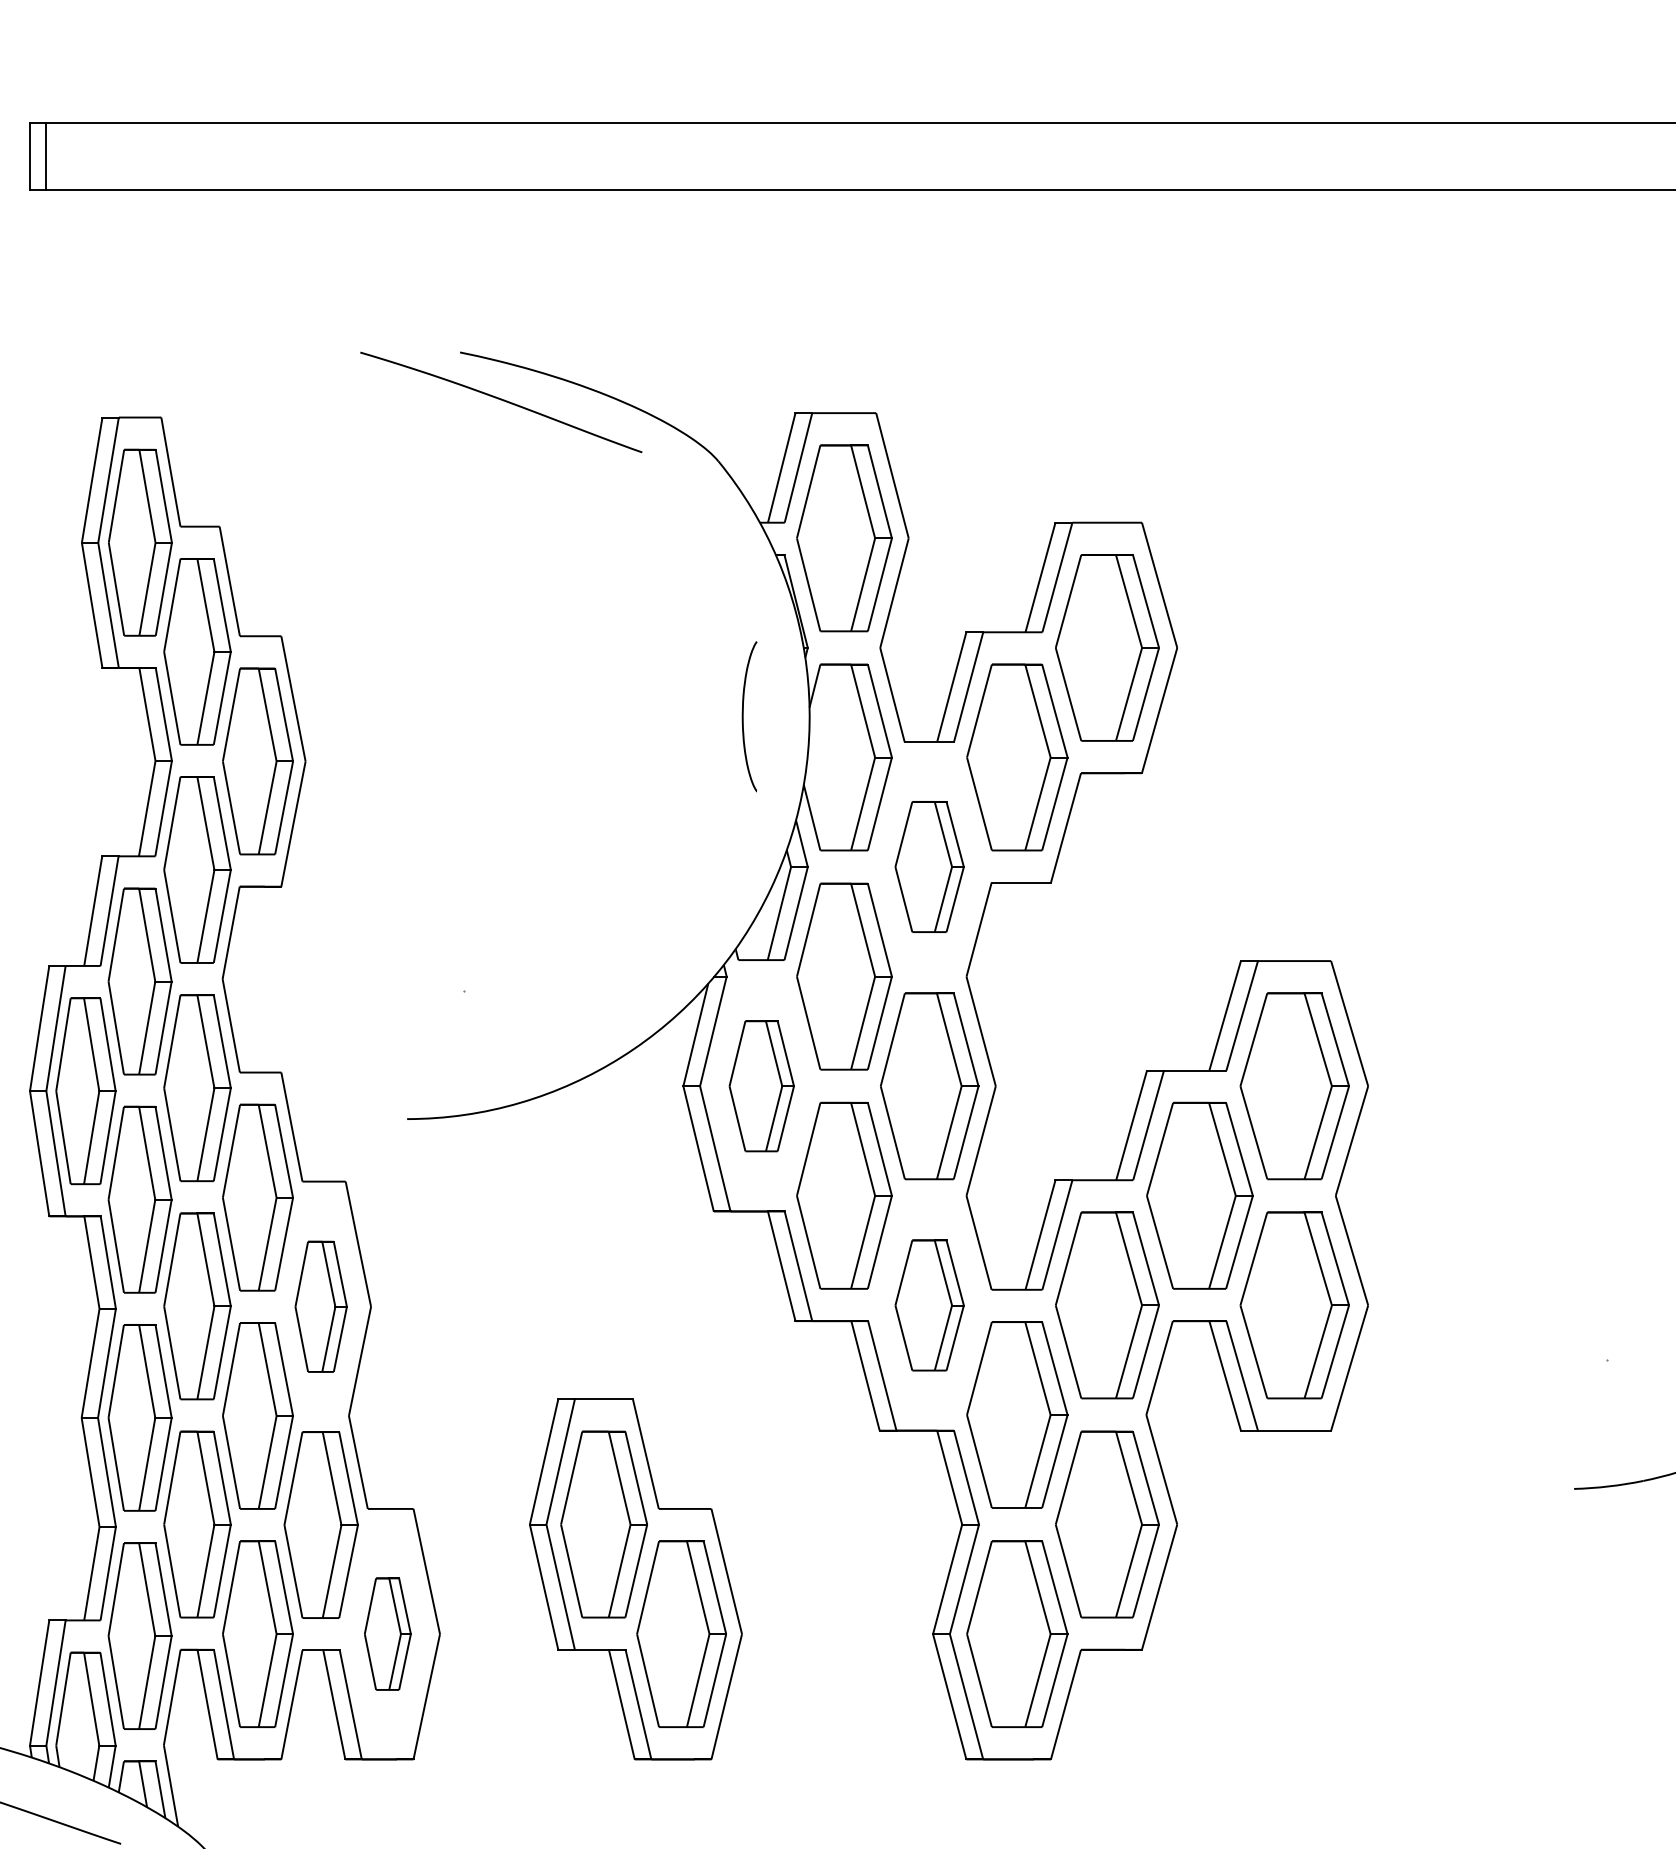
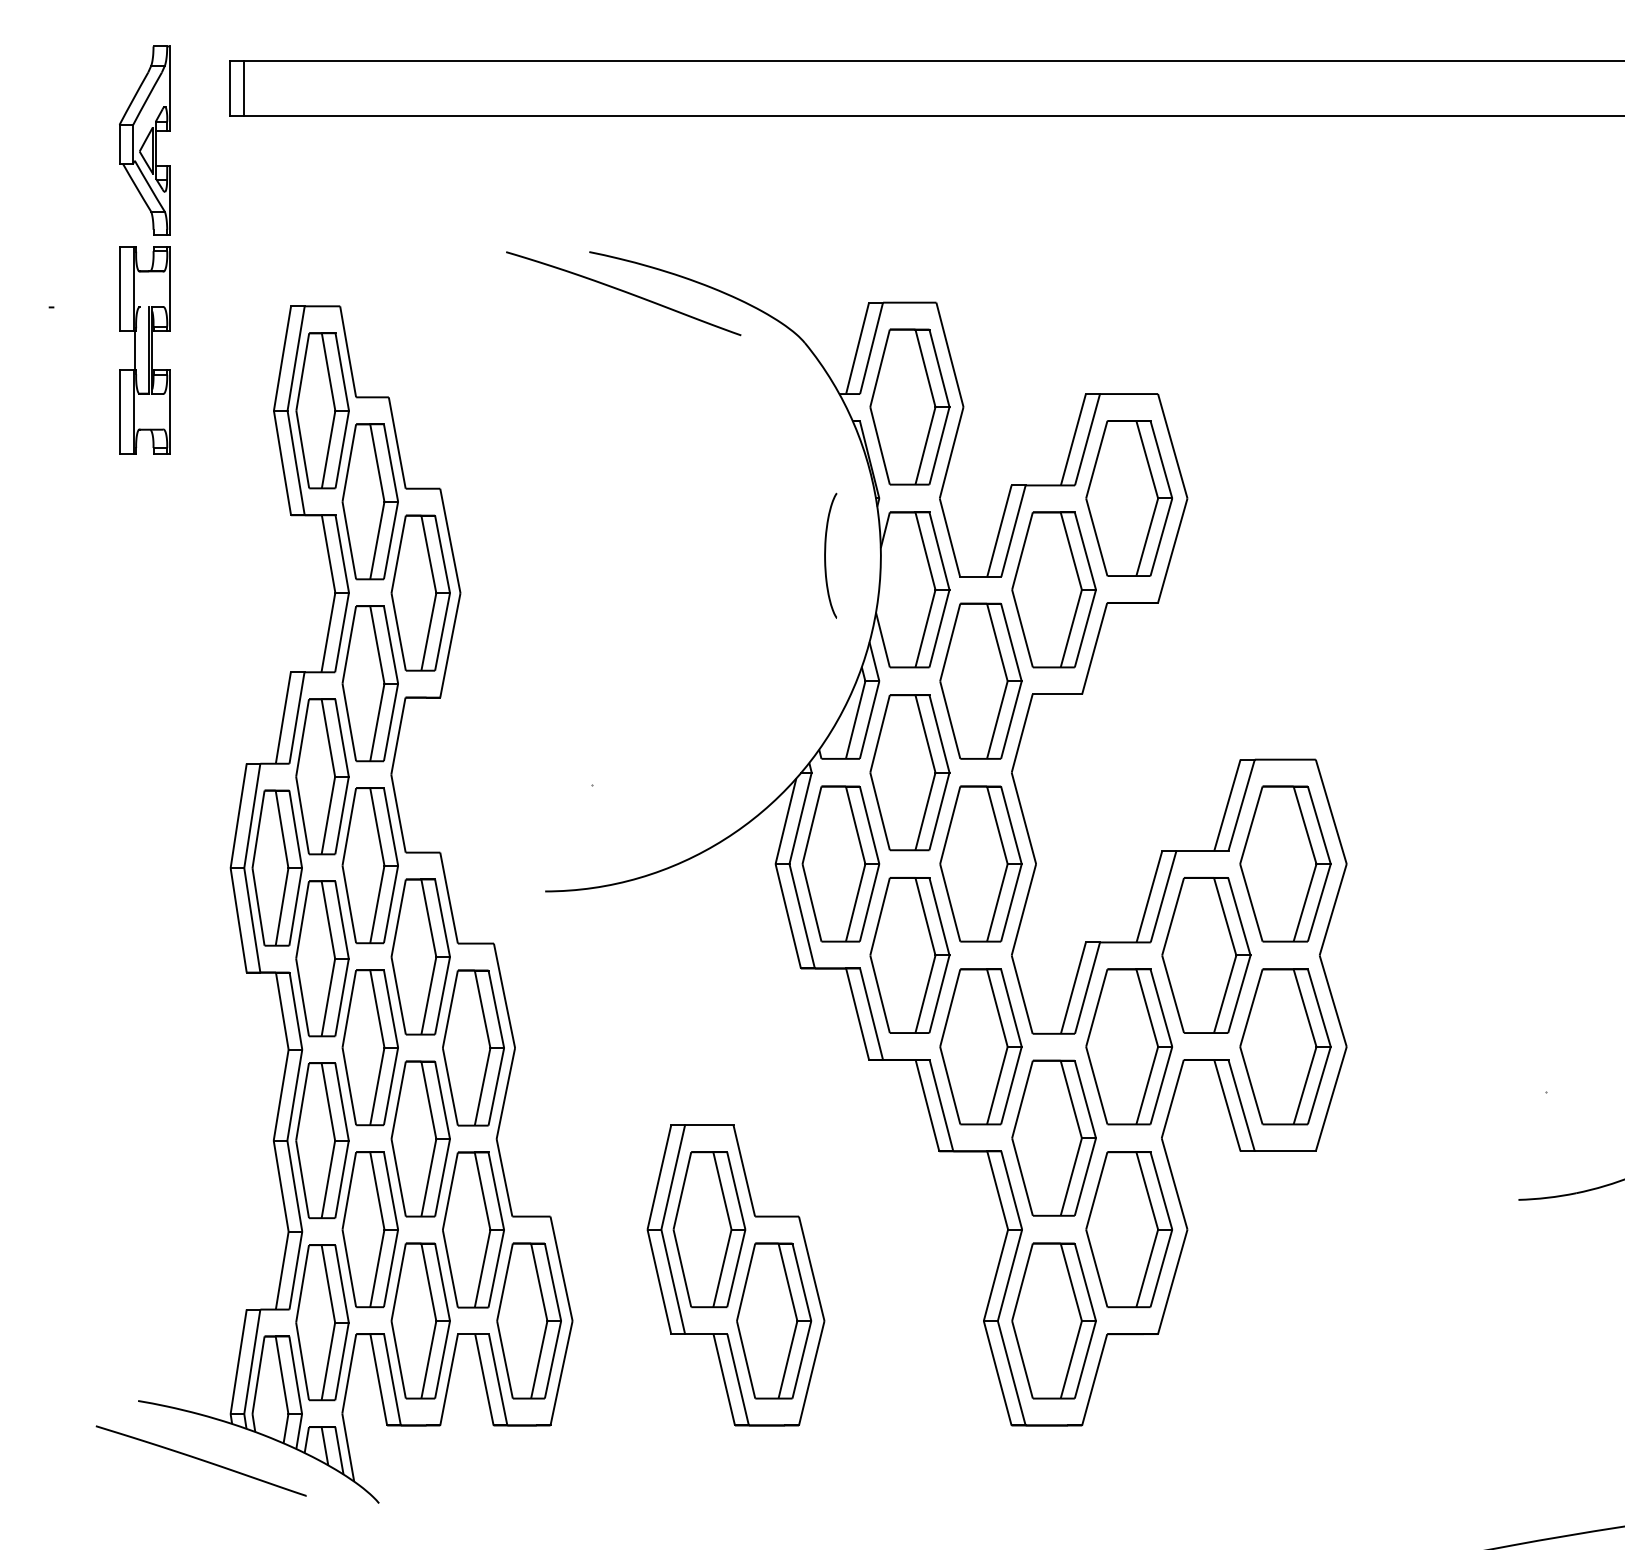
part: (929, 866) -> (980, 680), size x1.43
part: (761, 1085) -> (840, 863), size x1.43
part: (929, 1305) -> (980, 1046), size x1.43
part: (321, 1306) -> (473, 1047), size x1.43
part: (387, 1633) -> (528, 1320), size x1.67

